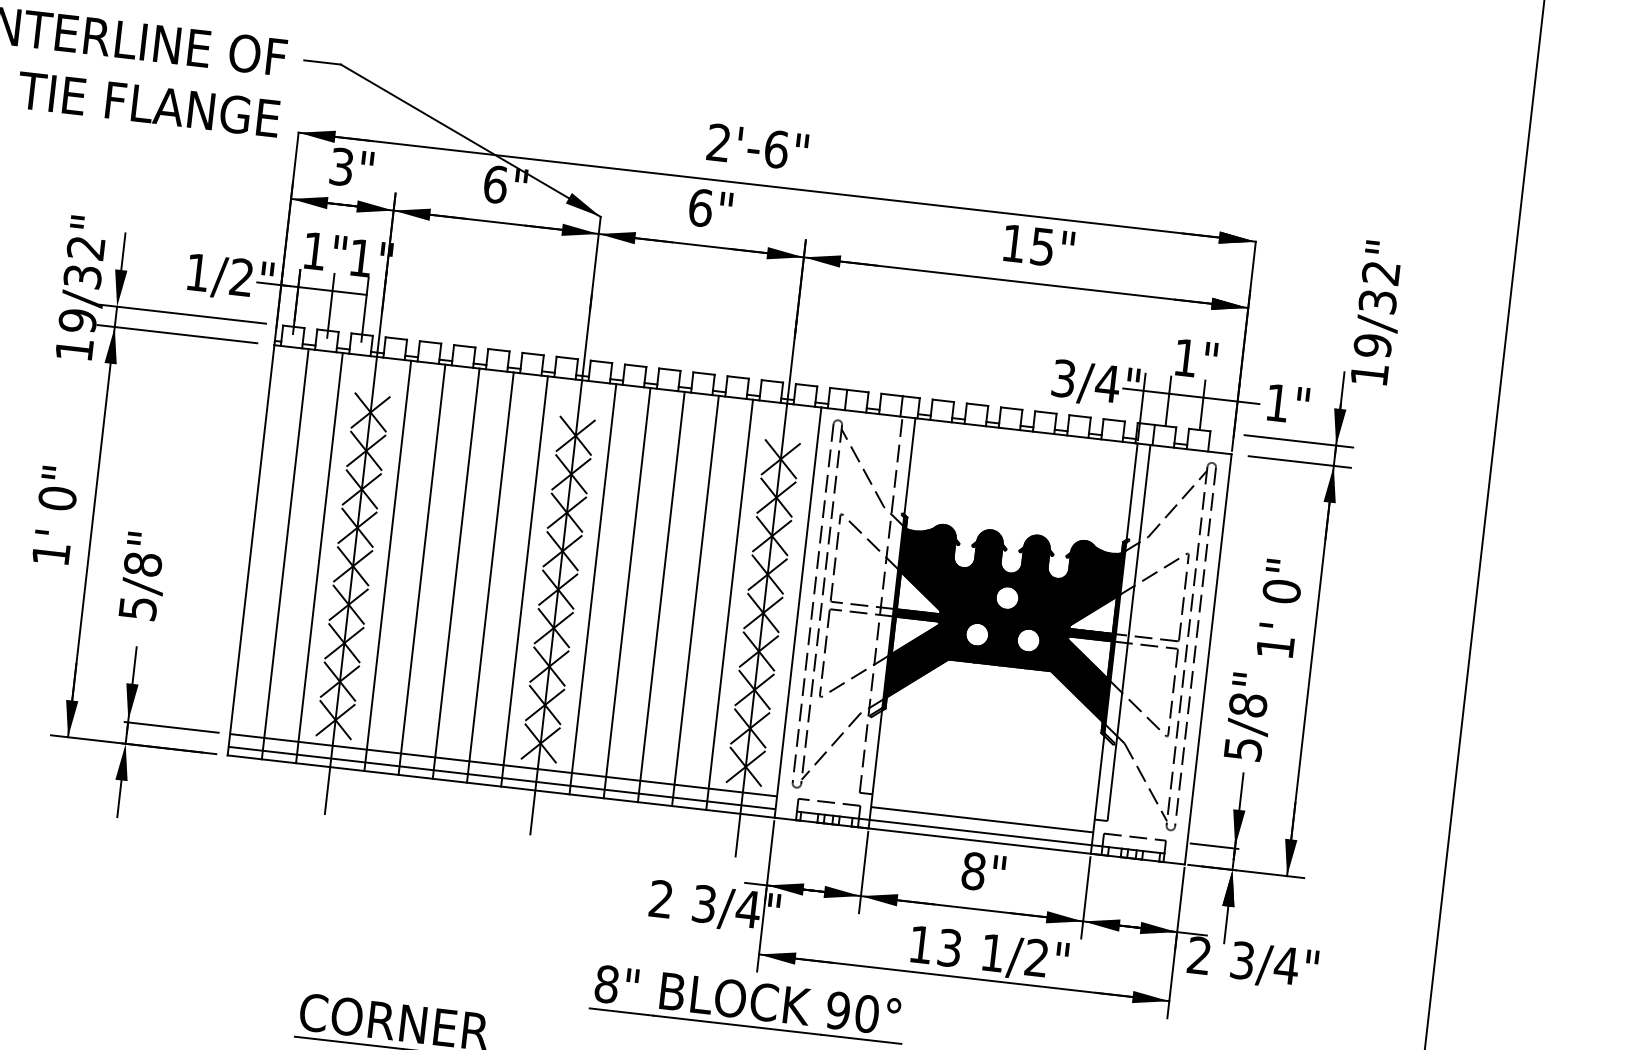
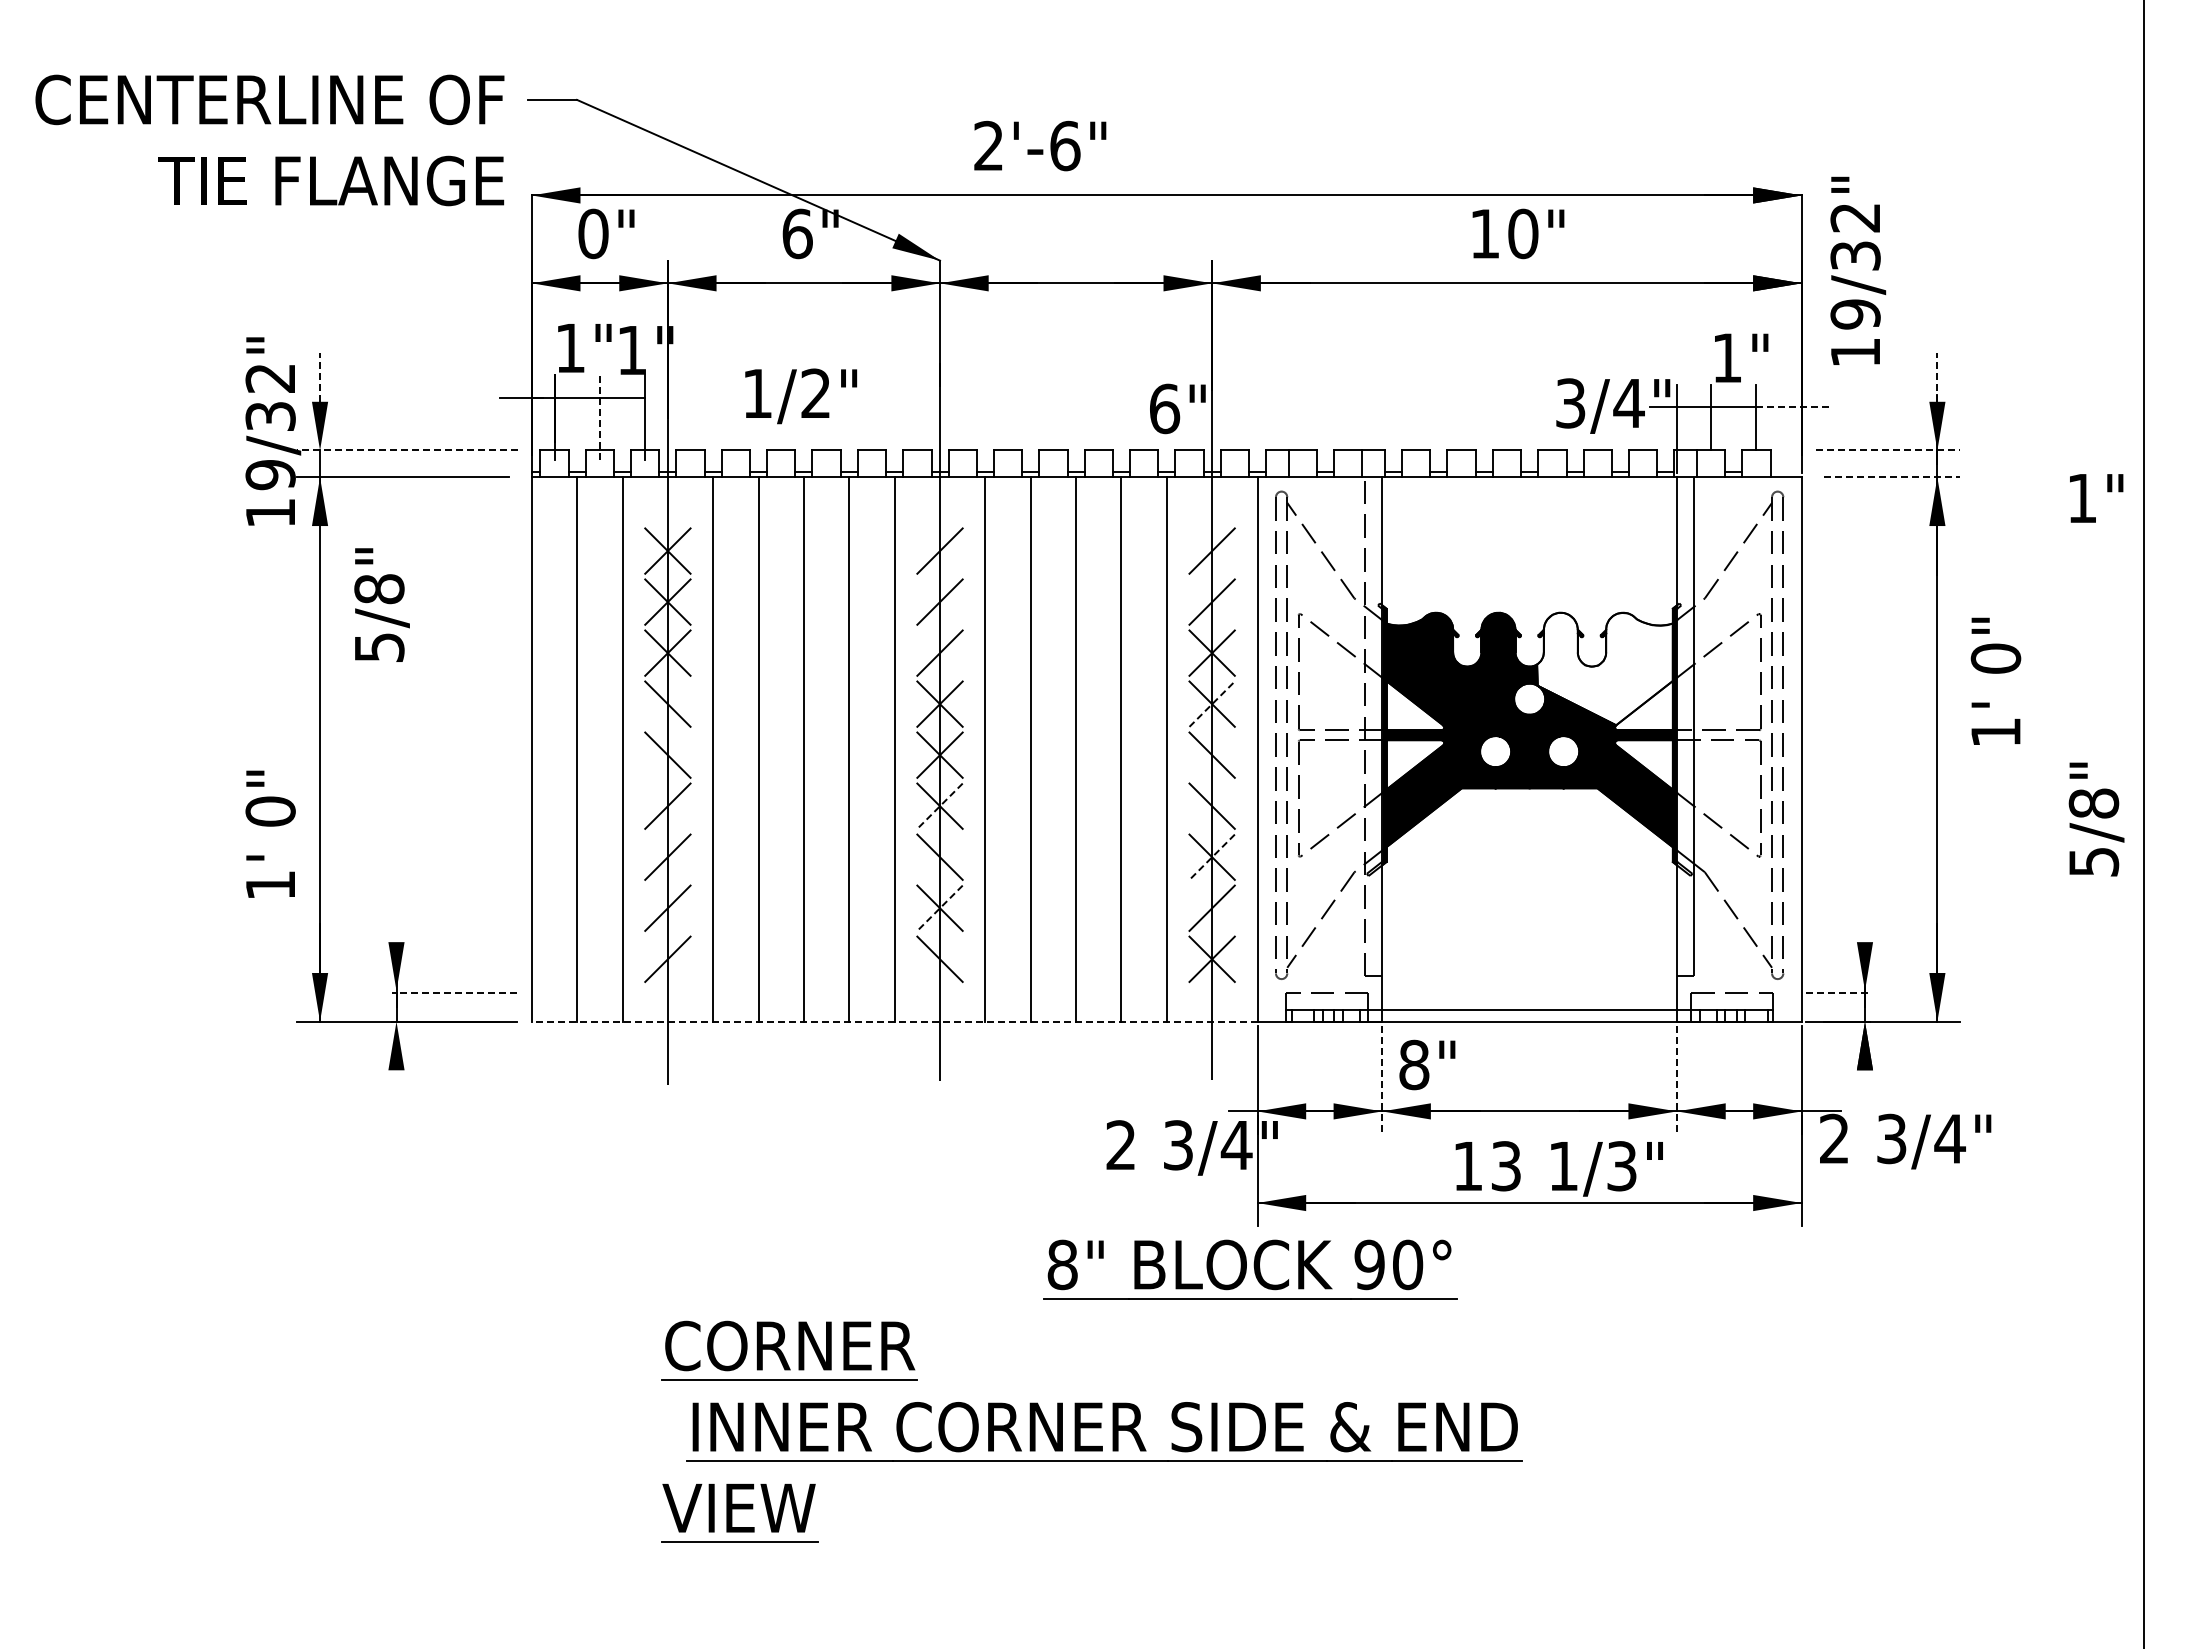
text: (757, 146) -> (1040, 145), moved
text: (341, 166) -> (593, 233), 3" -> 0"
text: (710, 208) -> (1177, 408), moved
text: (1042, 246) -> (1523, 233), 15" -> 10"
line: (123, 251) -> (320, 376), solid -> dashed
text: (230, 278) -> (801, 396), moved
line: (330, 305) -> (599, 416), solid -> dashed
text: (1378, 313) -> (1858, 270), moved
line: (183, 314) -> (407, 450), solid -> dashed
line: (1342, 389) -> (1937, 376), solid -> dashed
line: (1232, 400) -> (1794, 407), solid -> dashed
text: (1288, 404) -> (2096, 498), moved
line: (575, 435) -> (939, 550), removed
line: (1299, 441) -> (1888, 450), solid -> dashed
line: (780, 458) -> (1211, 550), removed
line: (1299, 462) -> (1892, 477), solid -> dashed
line: (571, 473) -> (939, 601), removed
line: (776, 497) -> (1211, 601), removed
line: (566, 512) -> (939, 652), removed
text: (55, 515) -> (270, 833), moved
line: (357, 527) -> (667, 703), removed
line: (352, 565) -> (667, 754), removed
line: (768, 574) -> (1212, 703), solid -> dashed
text: (143, 576) -> (381, 604), moved
fill: (1066, 581) -> (1604, 668), removed
line: (348, 604) -> (667, 805), removed
text: (1279, 607) -> (1995, 680), moved
line: (762, 612) -> (1211, 754), removed
line: (553, 628) -> (939, 806), solid -> dashed
line: (344, 642) -> (667, 856), removed
line: (758, 650) -> (1211, 805), removed
line: (134, 665) -> (396, 917), removed
line: (549, 665) -> (939, 856), removed
line: (339, 681) -> (667, 907), removed
line: (754, 690) -> (1211, 857), solid -> dashed
line: (544, 705) -> (939, 908), solid -> dashed
text: (1248, 717) -> (2096, 819), moved
line: (335, 719) -> (667, 958), removed
line: (171, 727) -> (453, 993), solid -> dashed
line: (749, 727) -> (1211, 907), removed
line: (540, 742) -> (939, 958), removed
line: (503, 765) -> (894, 993), removed
line: (501, 778) -> (894, 1010), removed
line: (501, 786) -> (894, 1021), solid -> dashed
line: (1241, 791) -> (1864, 917), removed
line: (119, 798) -> (396, 1094), removed
line: (982, 819) -> (1529, 993), removed
line: (1214, 846) -> (1837, 993), solid -> dashed
text: (983, 871) -> (1427, 1064), moved
line: (863, 872) -> (1382, 1080), solid -> dashed
line: (1086, 898) -> (1677, 1080), solid -> dashed
line: (1225, 924) -> (1864, 1094), removed
text: (1036, 958) -> (1621, 1166), 1/2" -> 1/3"

